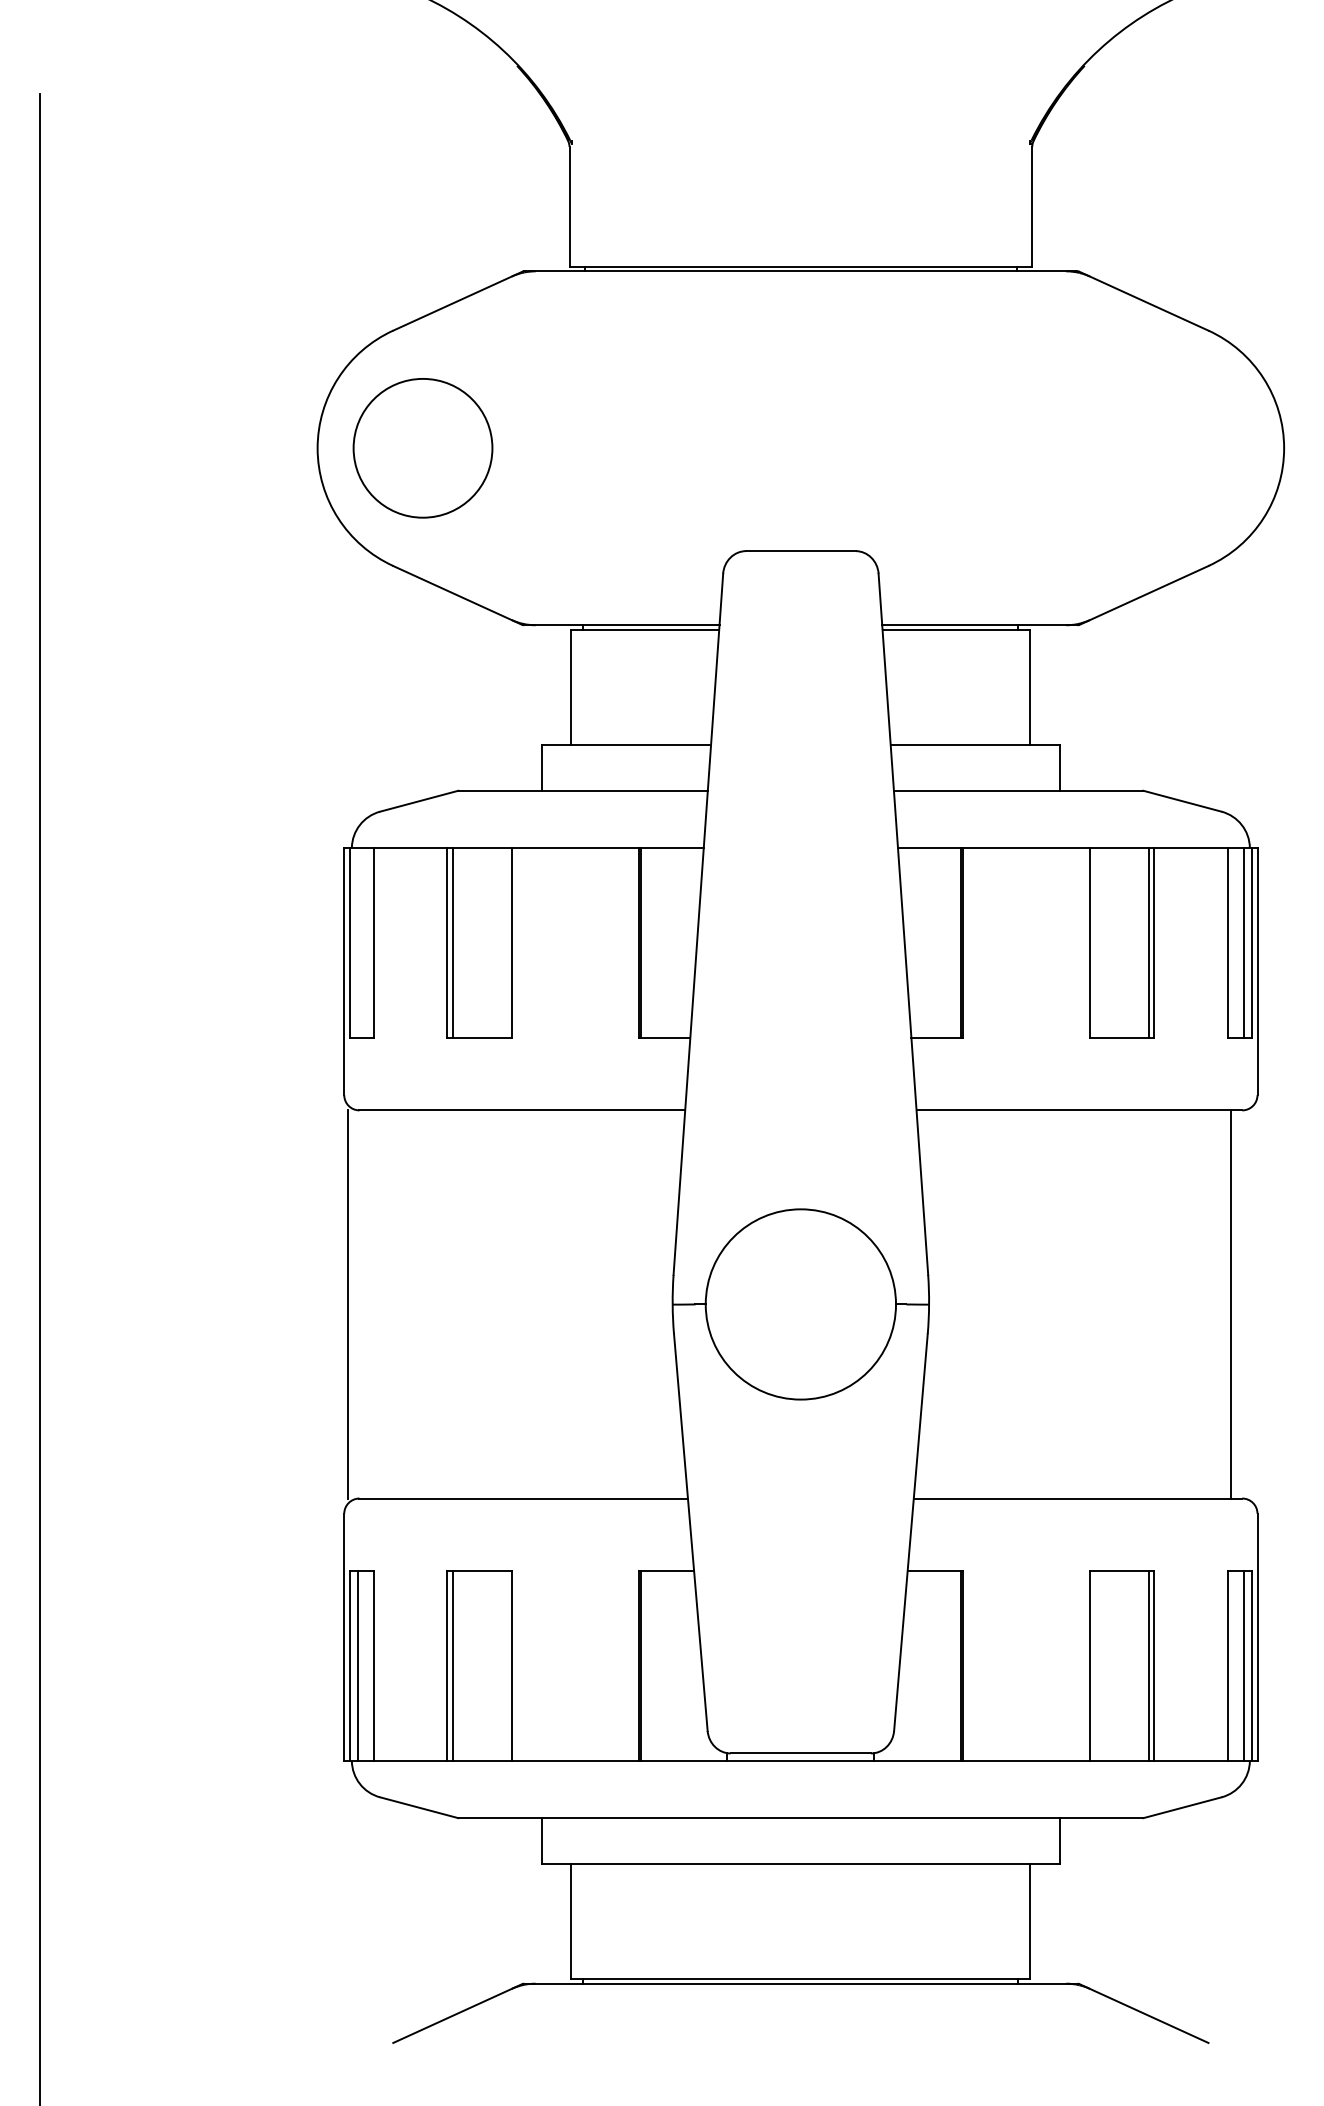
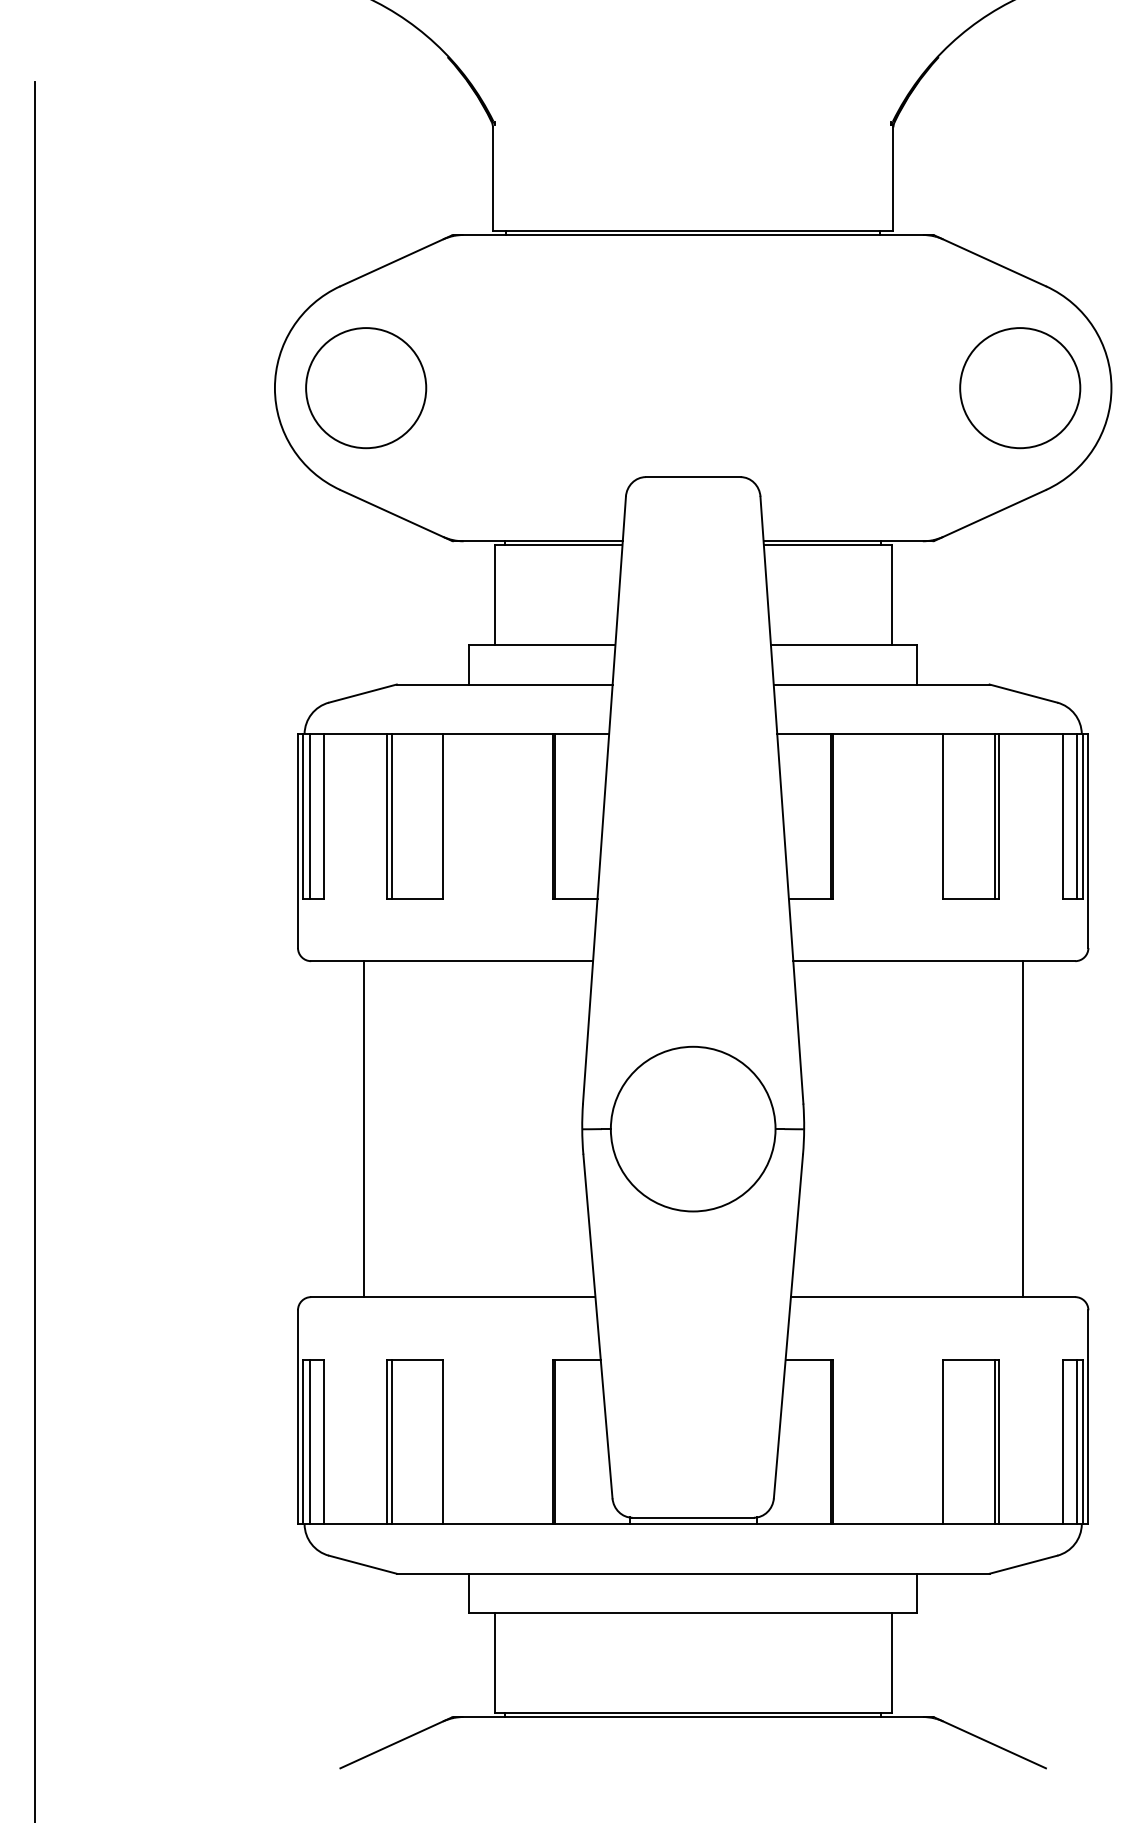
circle: (1179, 448) -> (1020, 388), added
line: (357, 942) -> (309, 815), added
line: (347, 1304) -> (363, 1129), moved
line: (1231, 1304) -> (1022, 1129), moved

